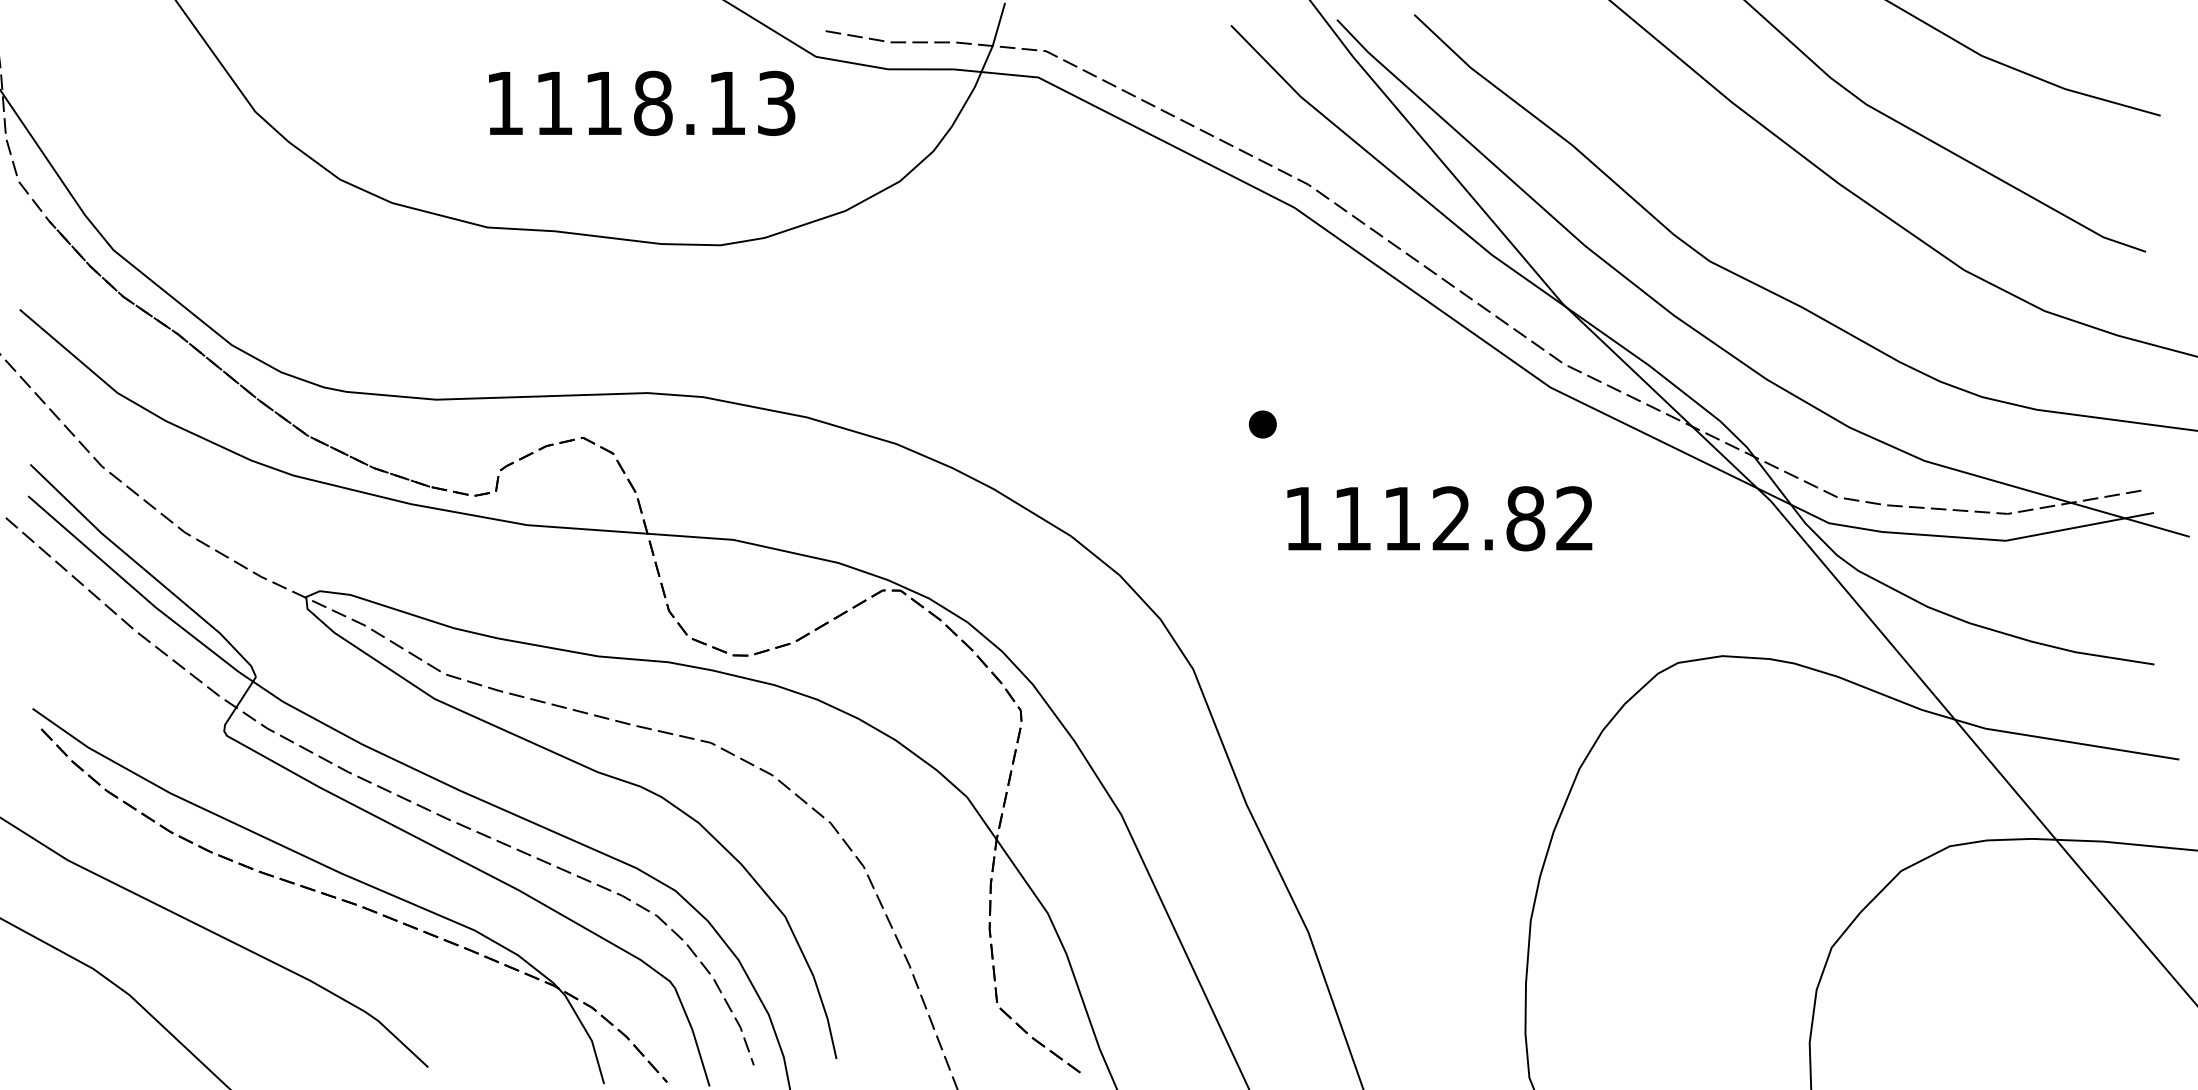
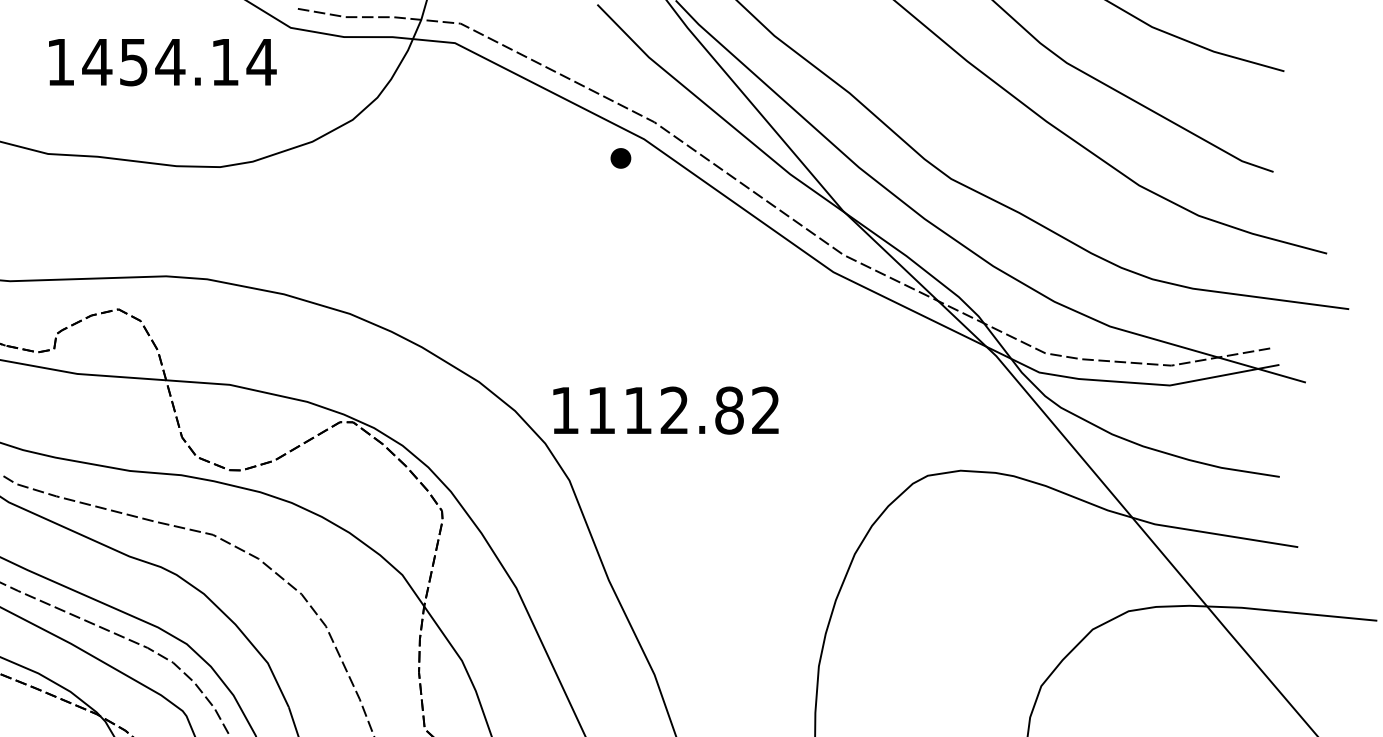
text: (665, 102) -> (179, 61), 1118.13 -> 1454.14
part: (1262, 424) -> (620, 158), moved
text: (1439, 518) -> (665, 410), moved

